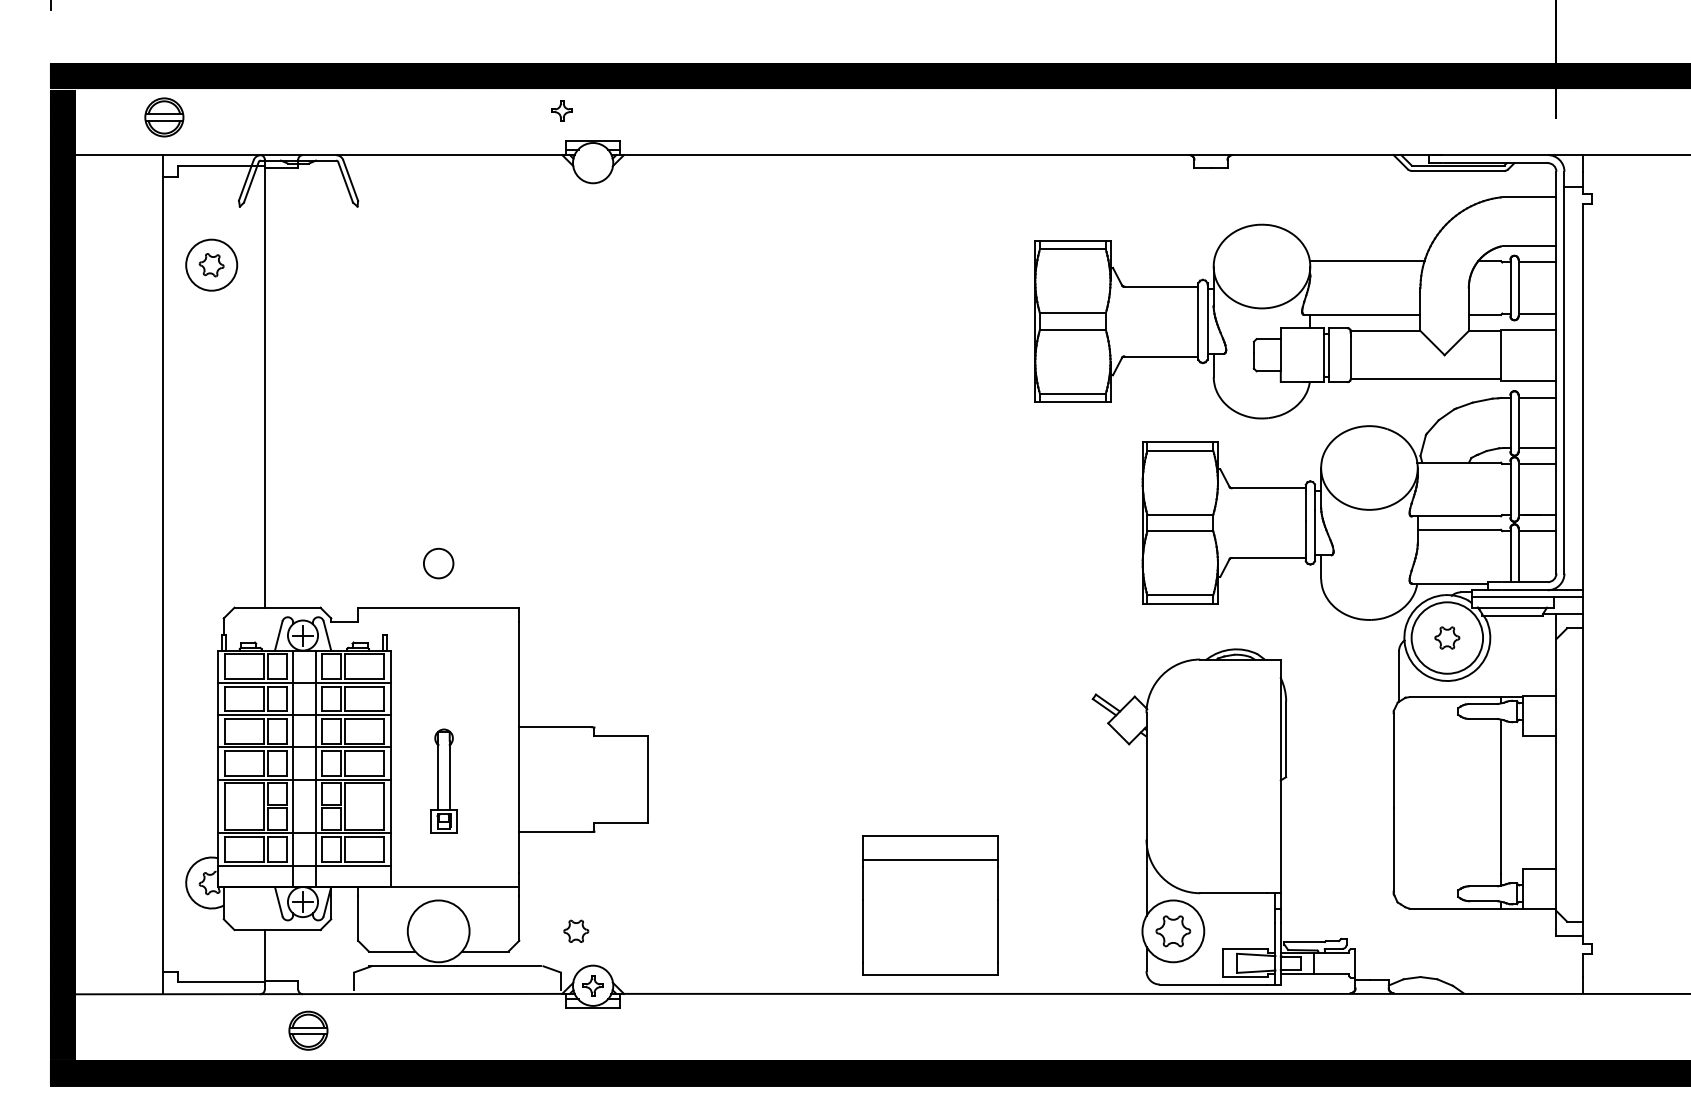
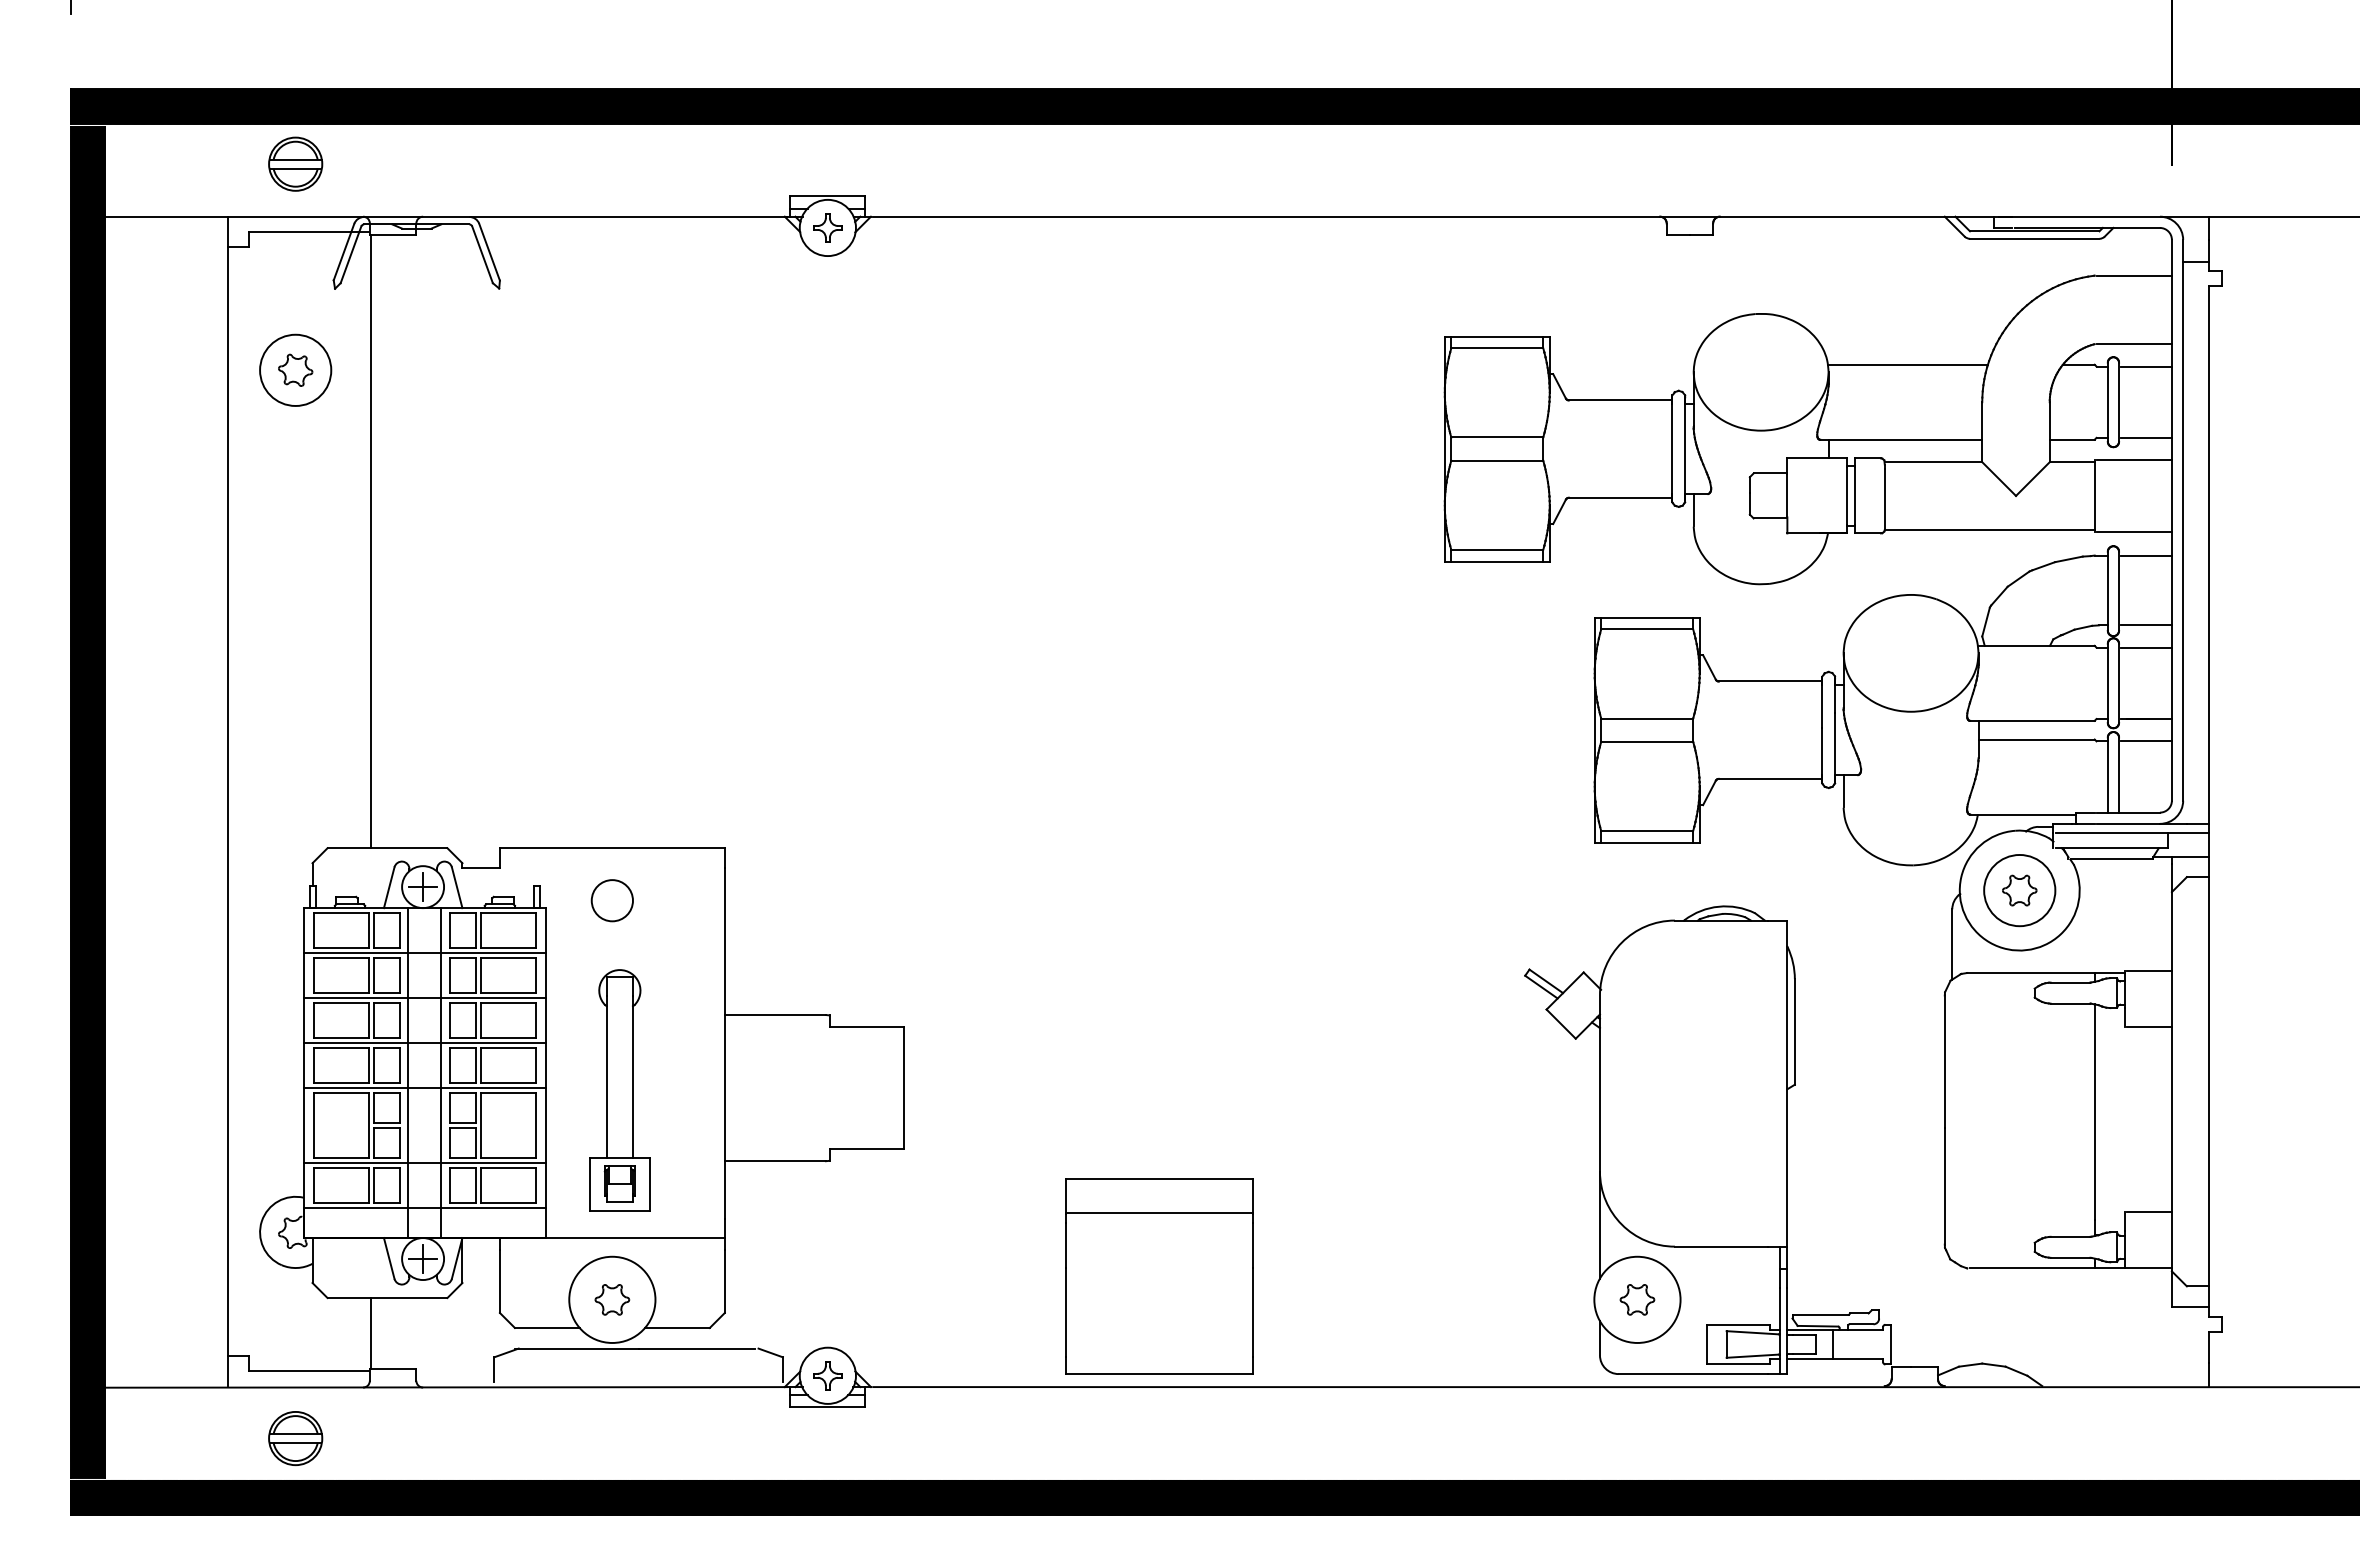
part: (562, 110) -> (827, 227), moved
part: (164, 116) -> (295, 163), moved
circle: (438, 563) -> (611, 900), moved
circle: (1447, 637) -> (2019, 890), size x0.71
part: (443, 781) -> (619, 1090), size x1.67
part: (930, 905) -> (1159, 1276), moved
part: (576, 931) -> (612, 1299), moved
part: (1173, 931) -> (1637, 1299), size x0.71
part: (308, 1030) -> (295, 1438), moved

